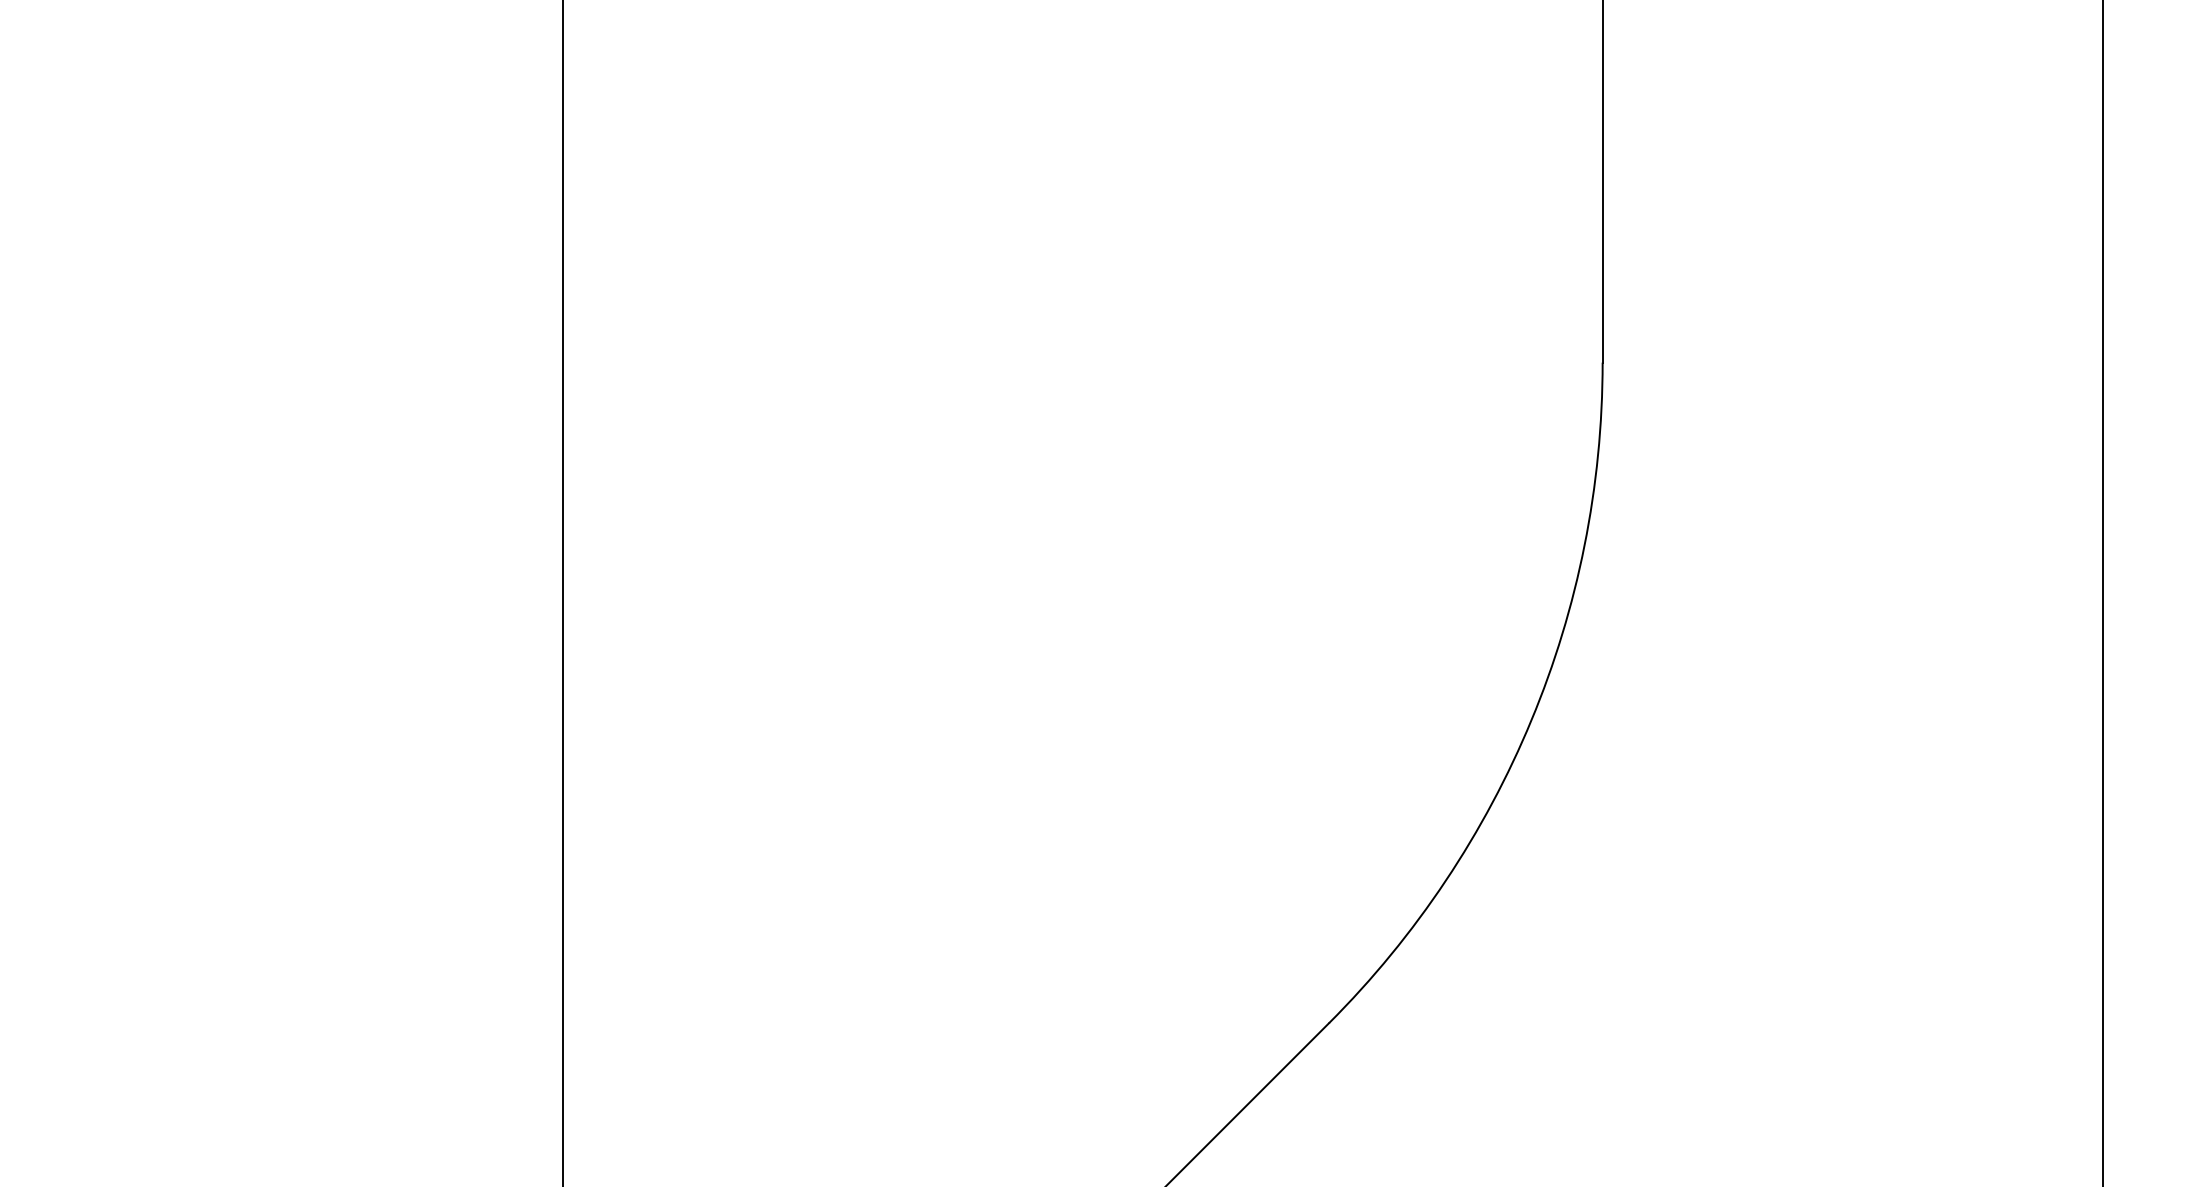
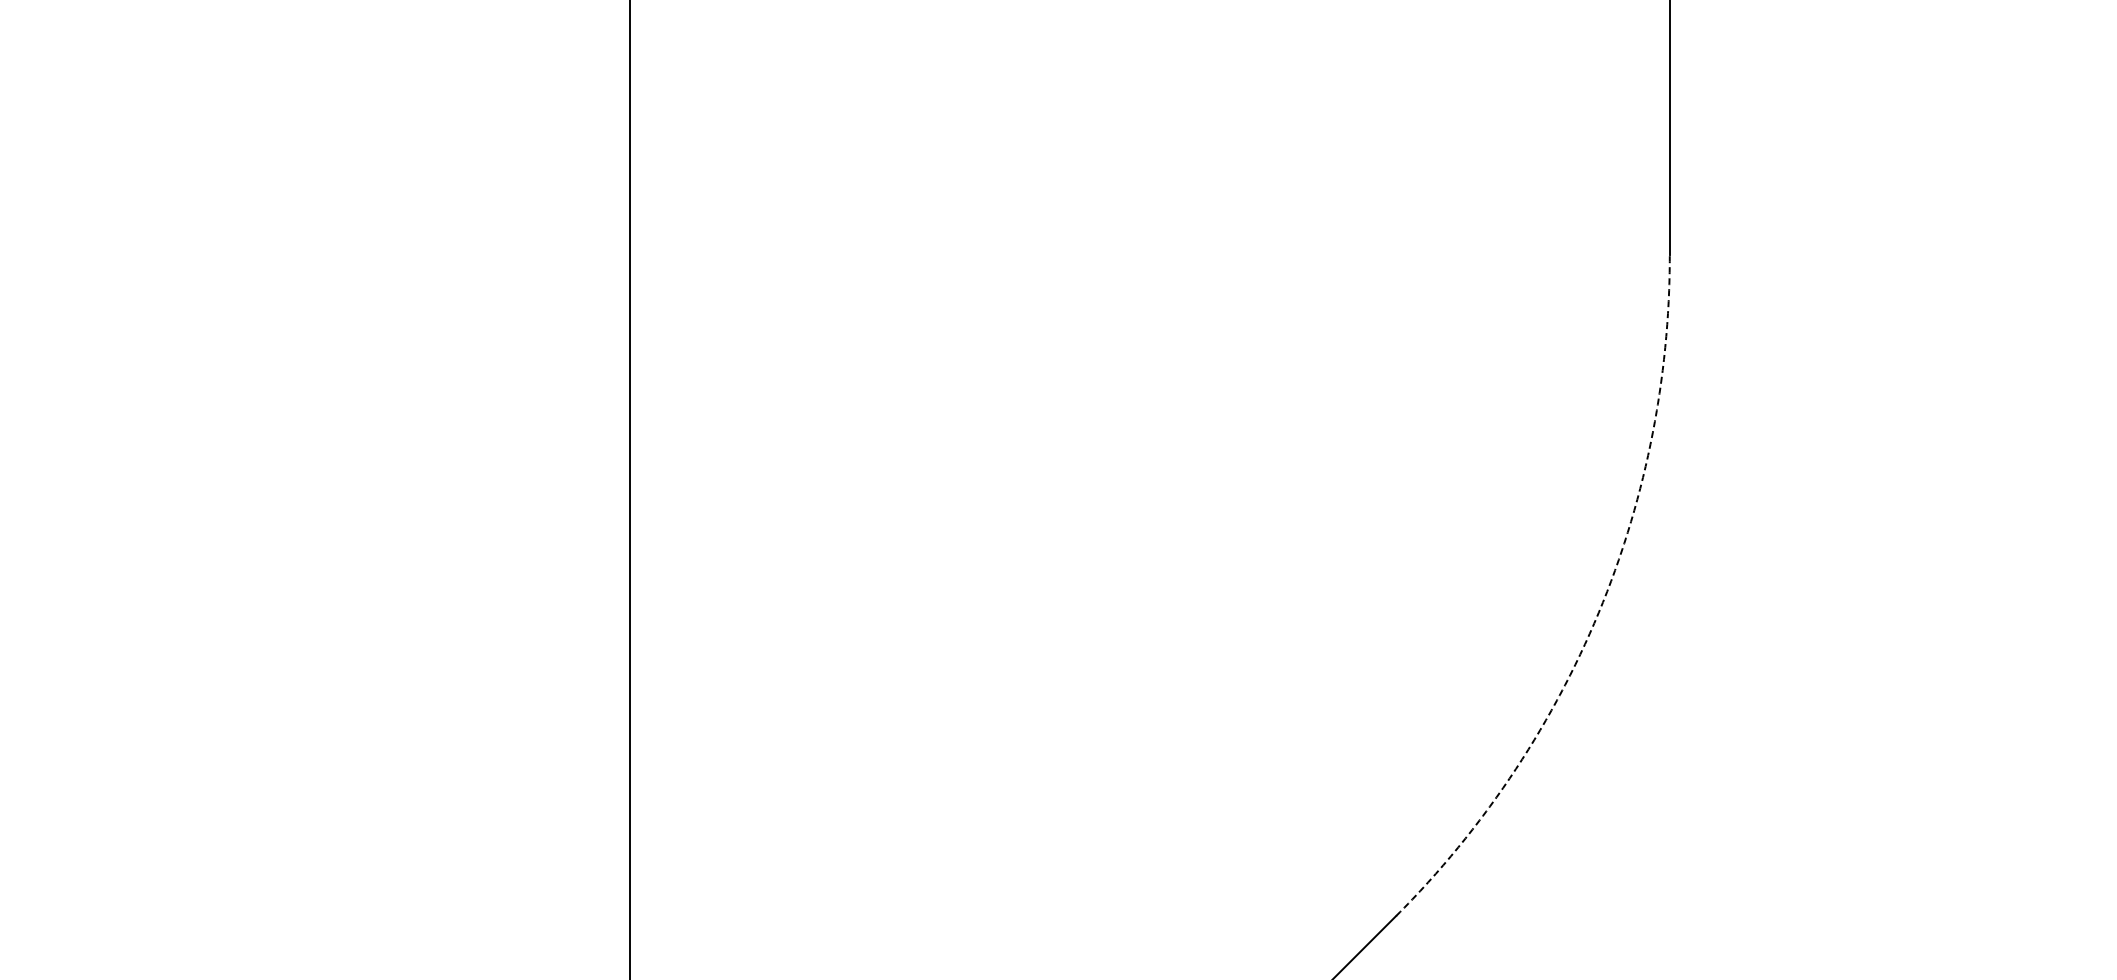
arc: (1531, 720) -> (1598, 613), solid -> dashed

